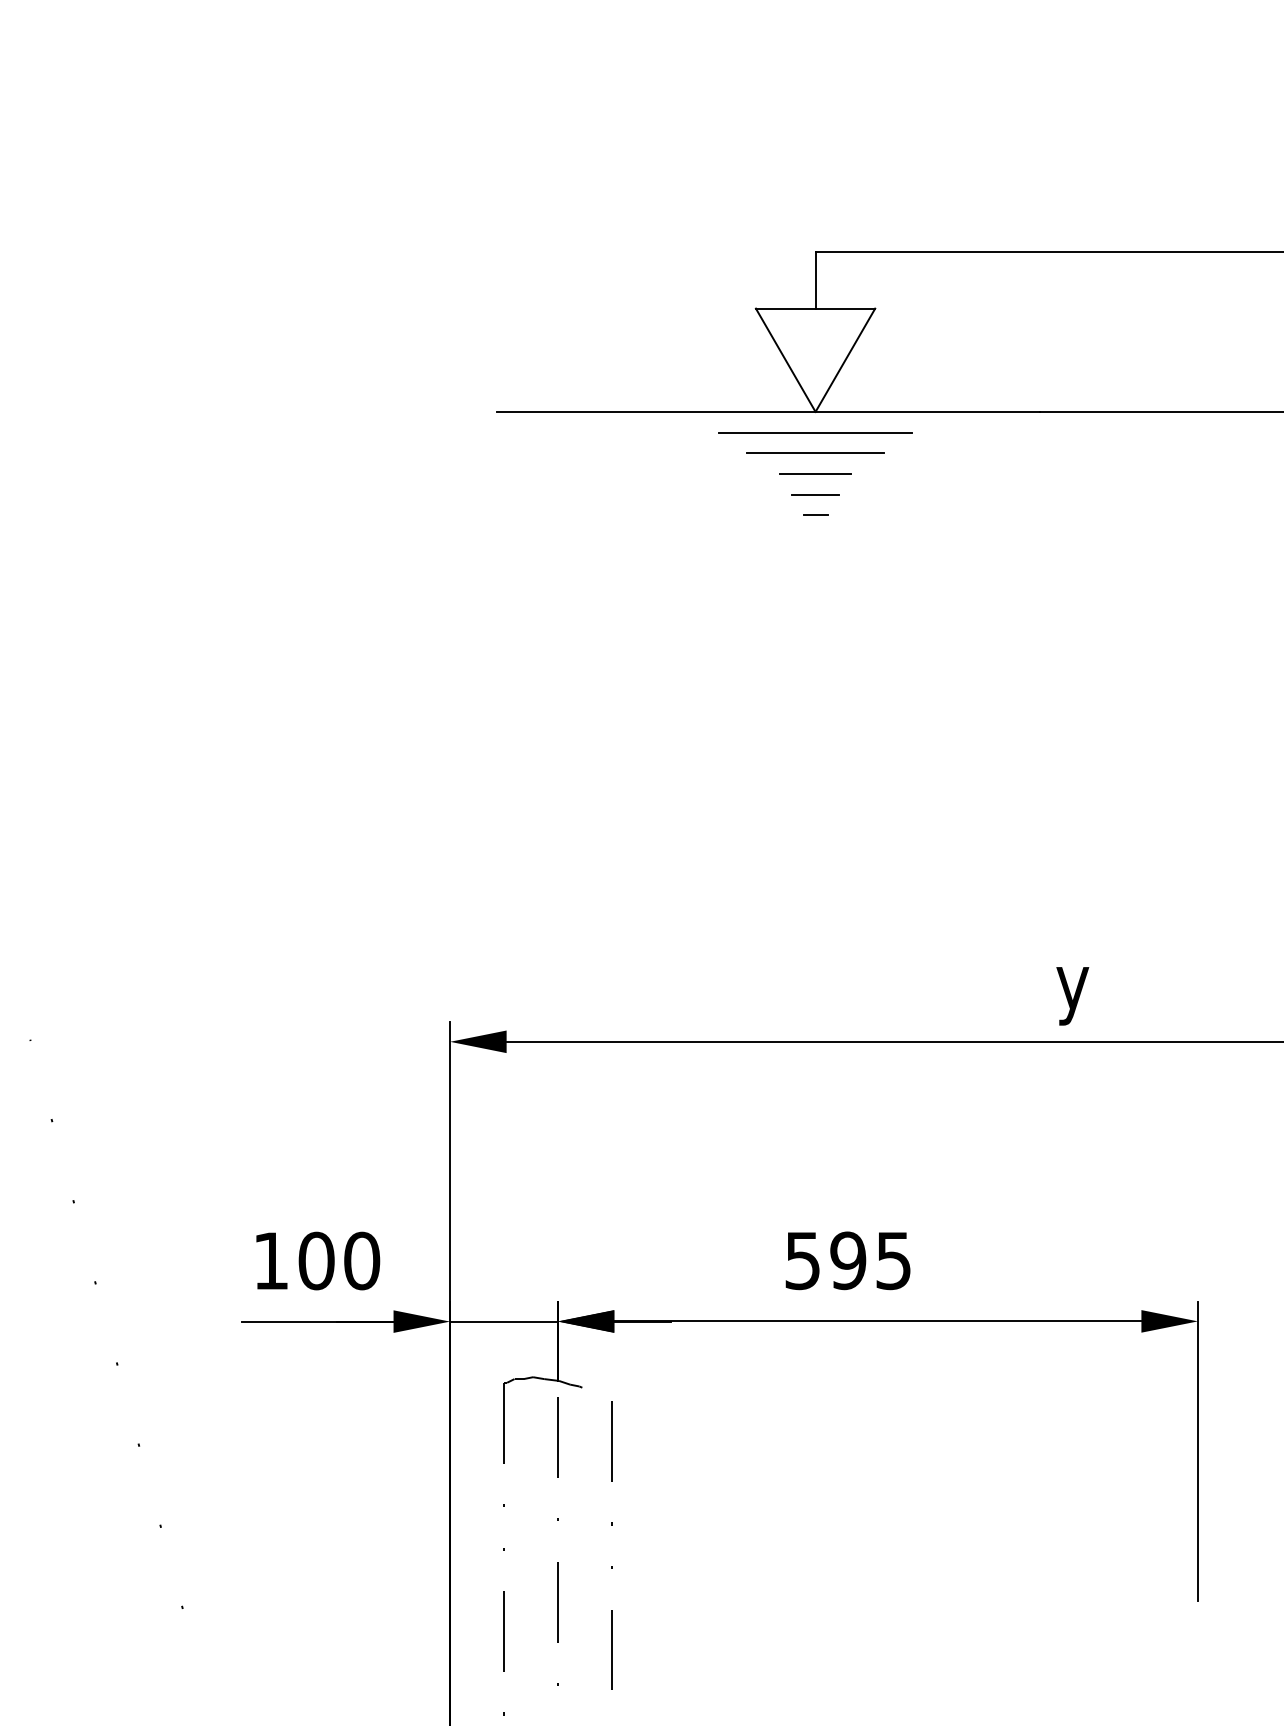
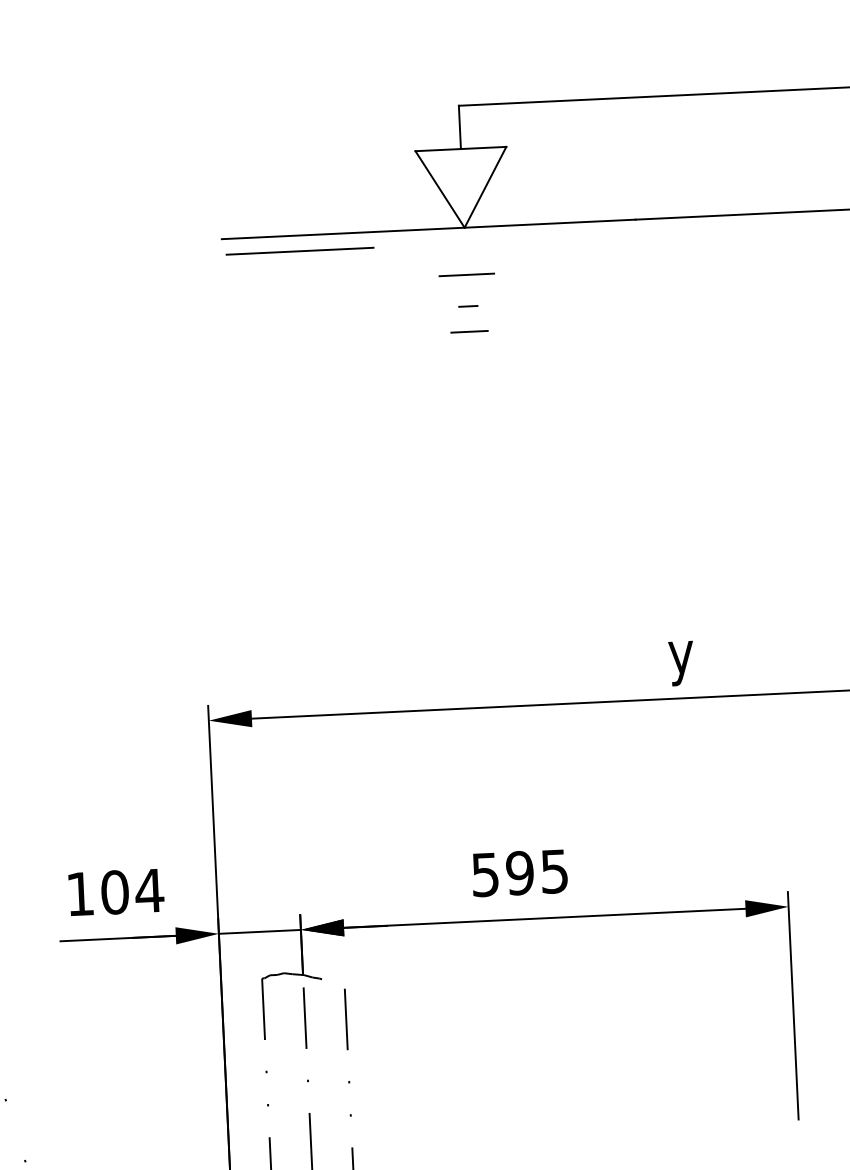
line: (815, 432) -> (300, 251), moved
line: (815, 452) -> (466, 258), removed
line: (815, 494) -> (469, 331), moved
text: (361, 1260) -> (149, 890), 100 -> 104

